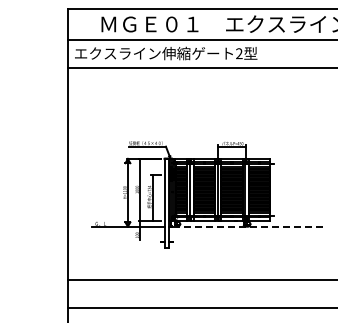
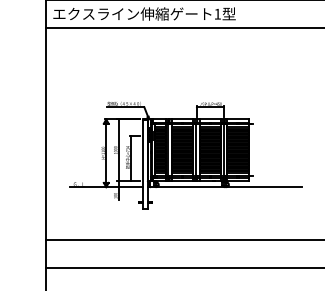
text: (239, 53) -> (217, 13), 2 -> 1
line: (246, 226) -> (224, 186), dashed -> solid

